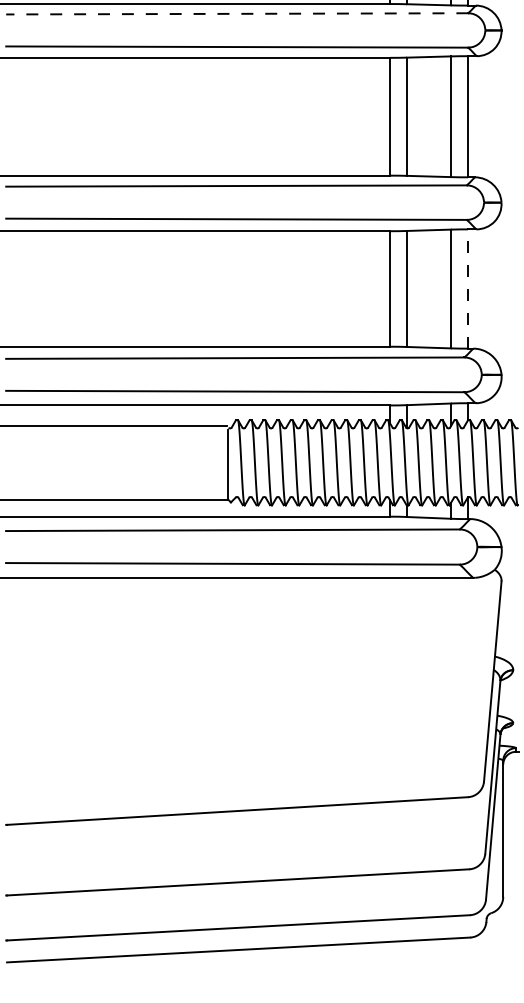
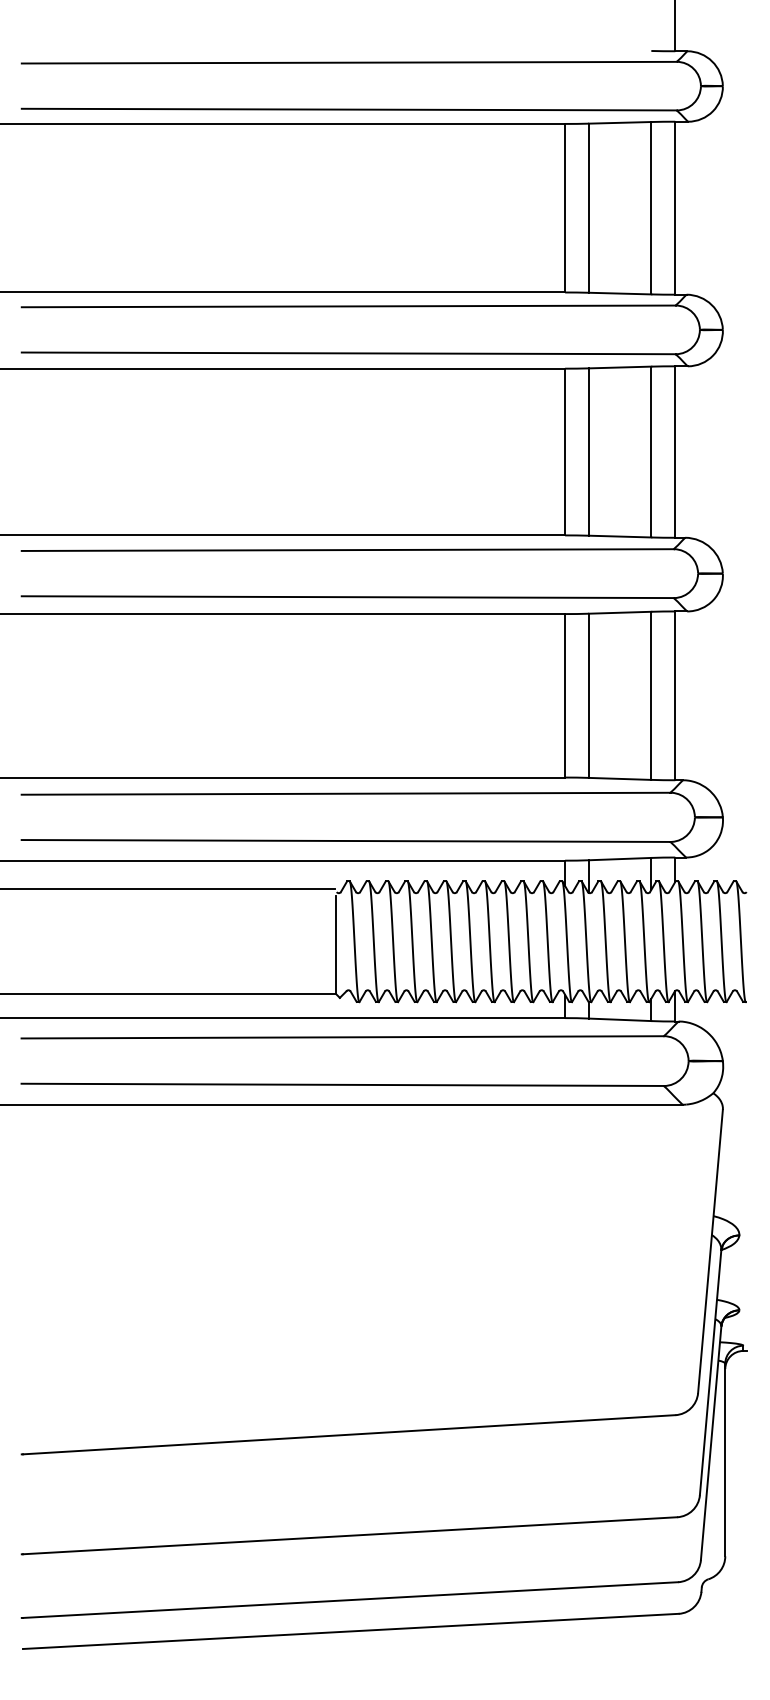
line: (237, 13) -> (348, 306), dashed -> solid
line: (468, 288) -> (675, 695), dashed -> solid

